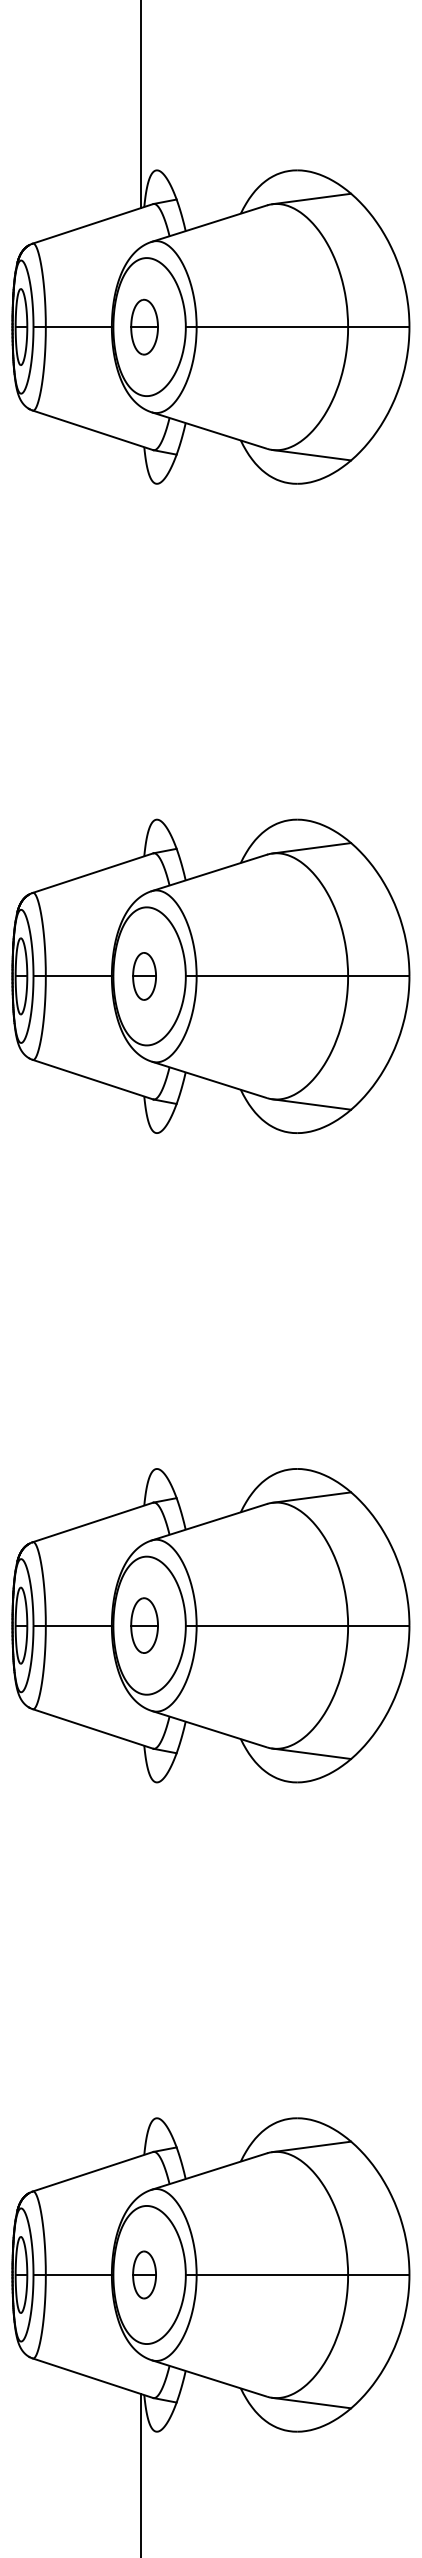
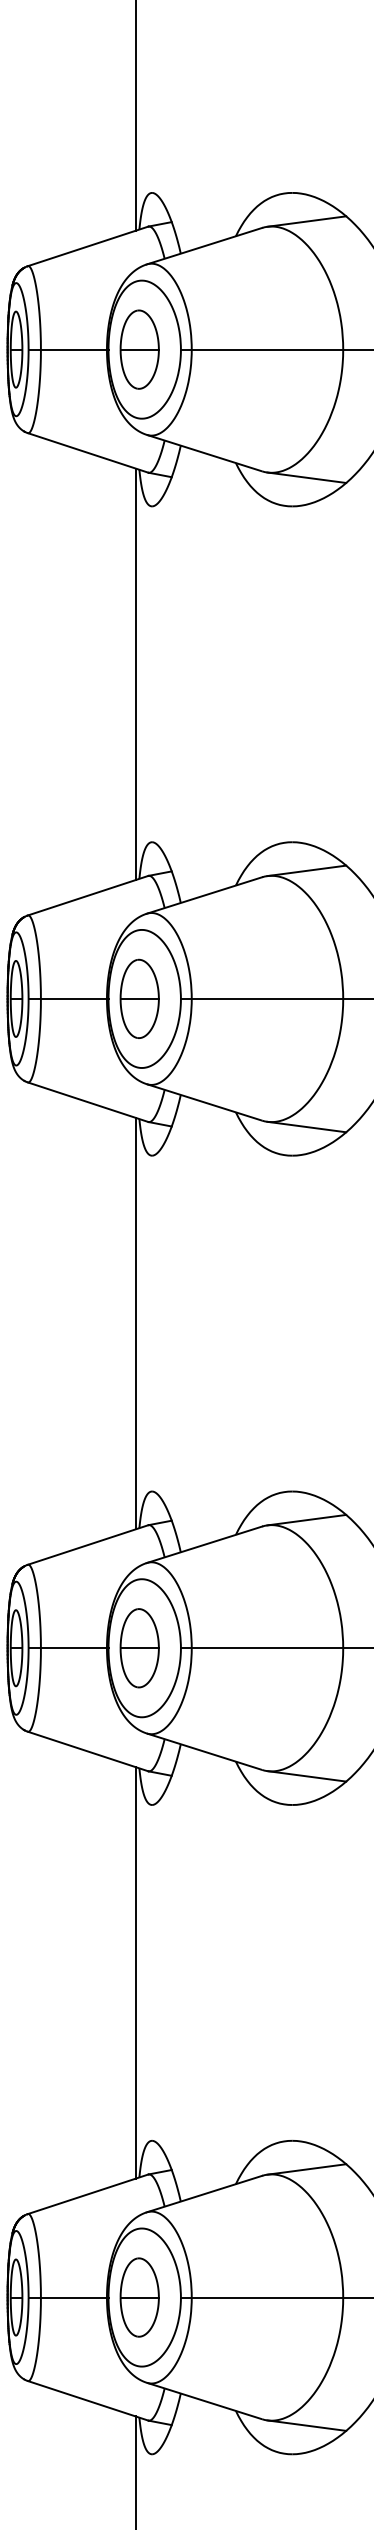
part: (144, 327) -> (139, 350), size x1.43
line: (140, 651) -> (135, 674), added
part: (144, 976) -> (139, 999), size x1.67
line: (140, 1300) -> (135, 1323), added
part: (144, 1625) -> (139, 1648), size x1.43
line: (140, 1950) -> (135, 1973), added
part: (144, 2274) -> (139, 2297), size x1.67

